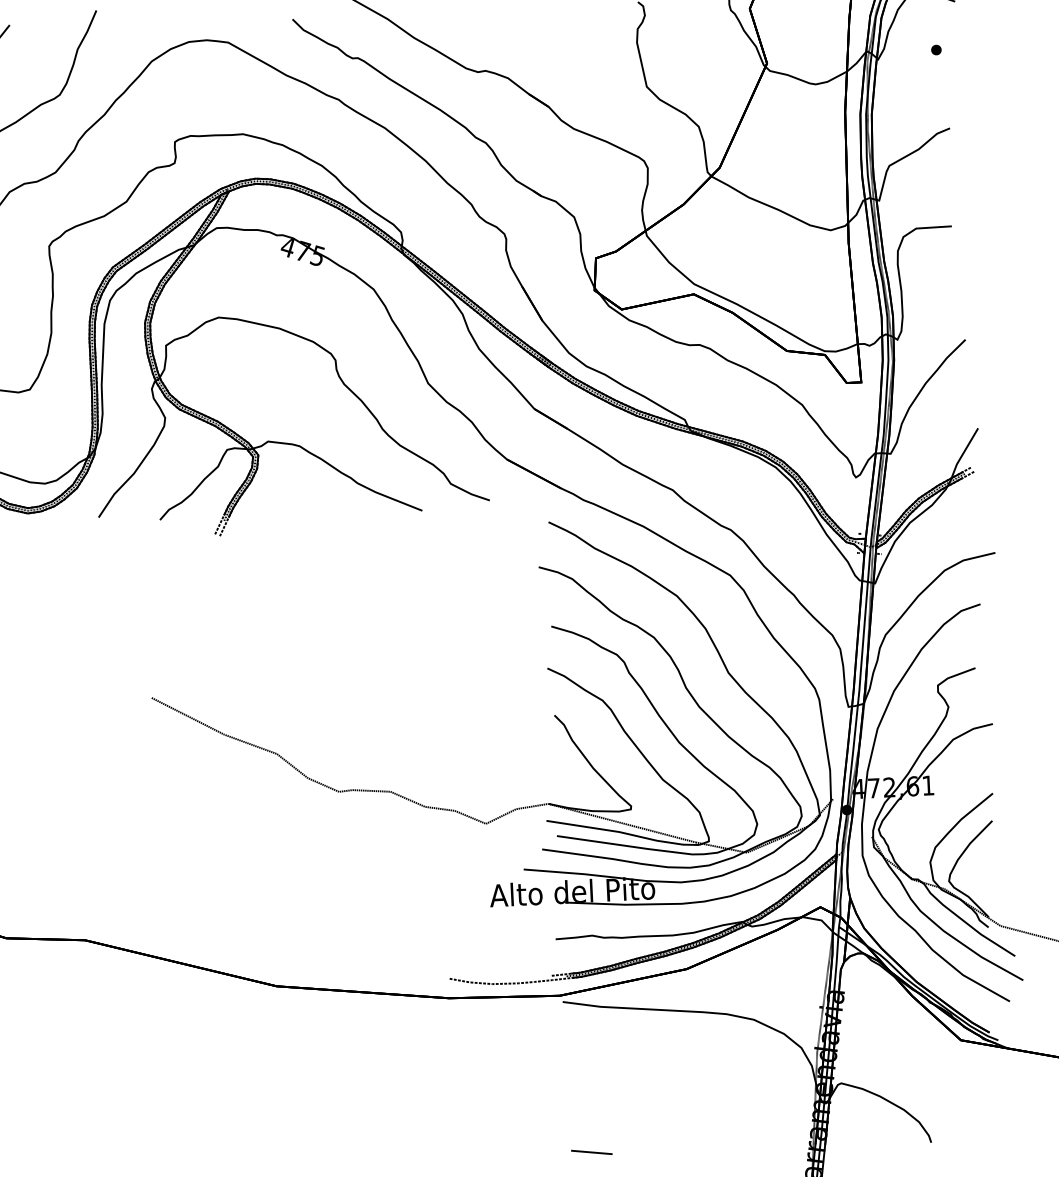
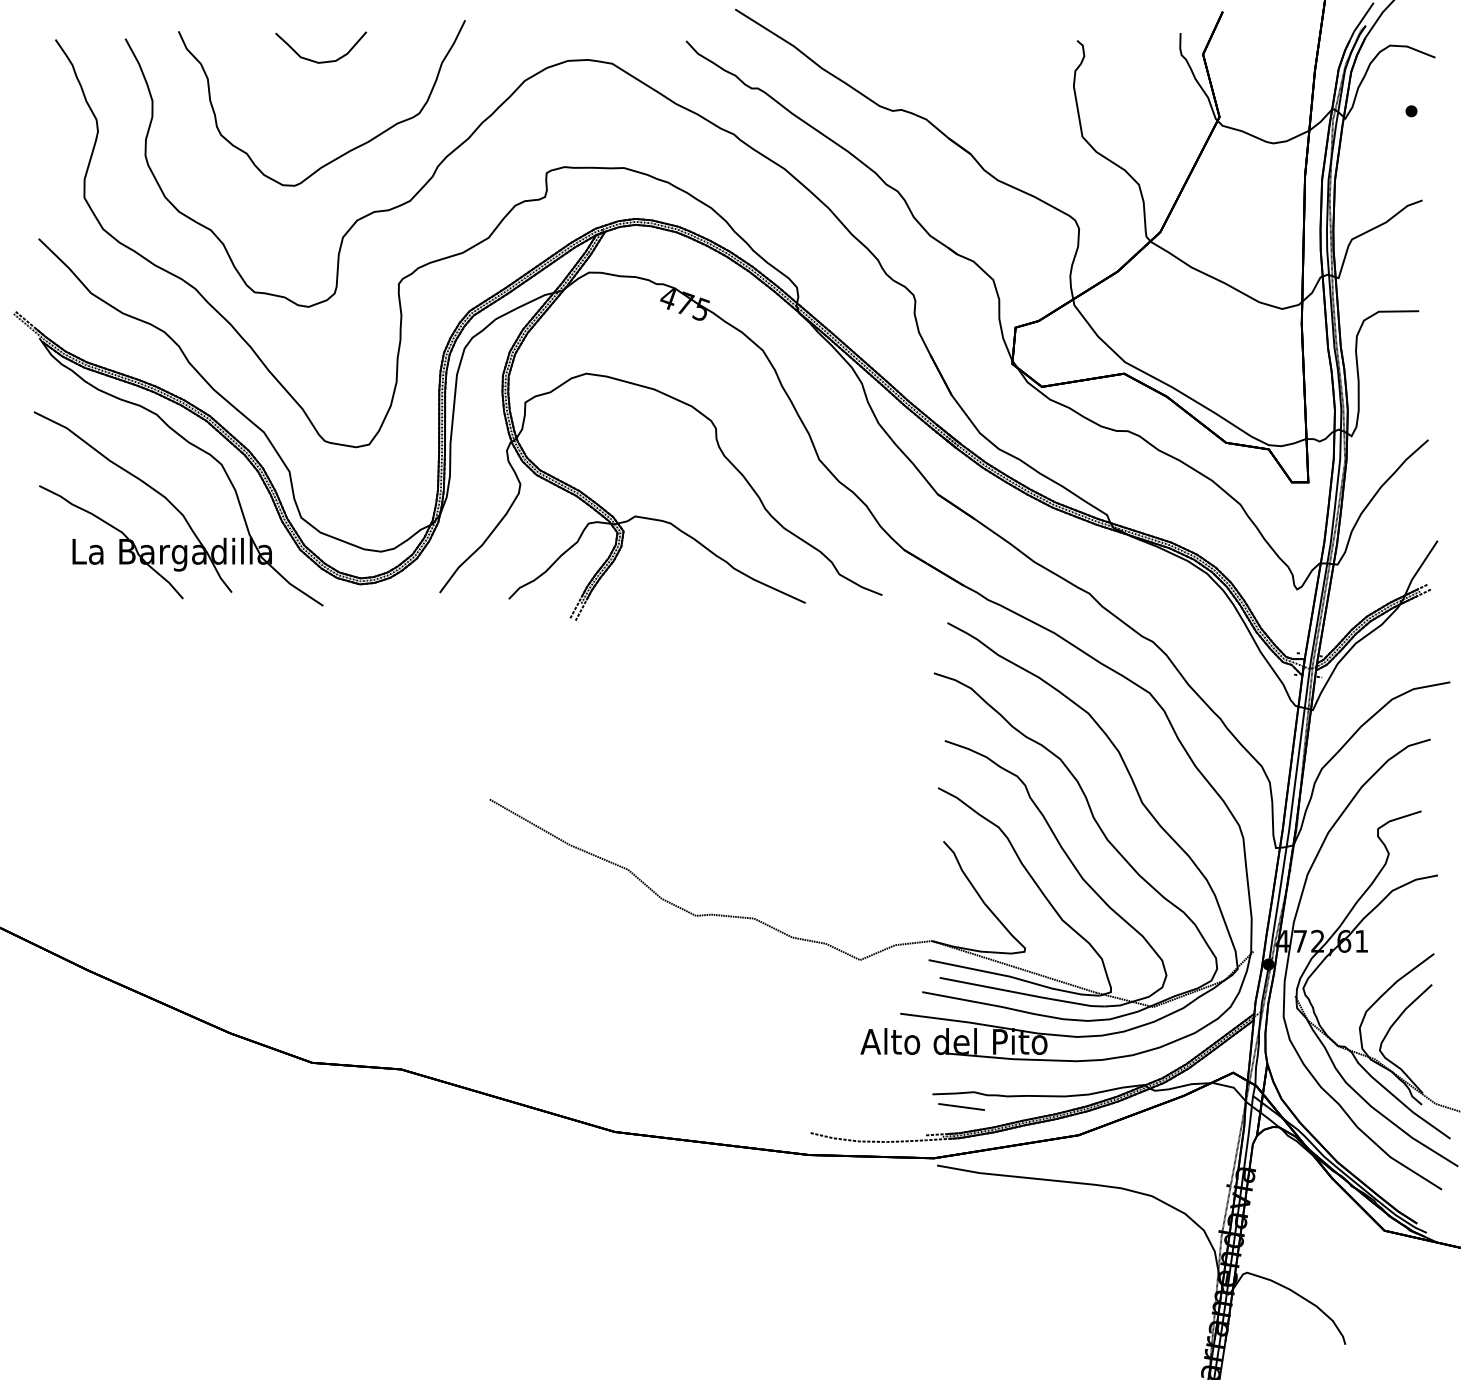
line: (591, 1152) -> (961, 1106), moved

